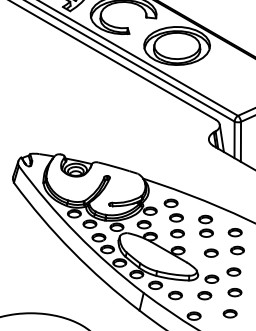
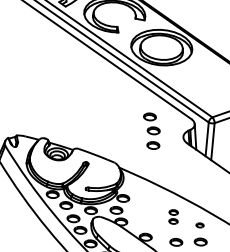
part: (173, 218) -> (150, 131), moved
part: (205, 225) -> (173, 216), size x0.7
part: (234, 232) -> (199, 225), size x0.6

